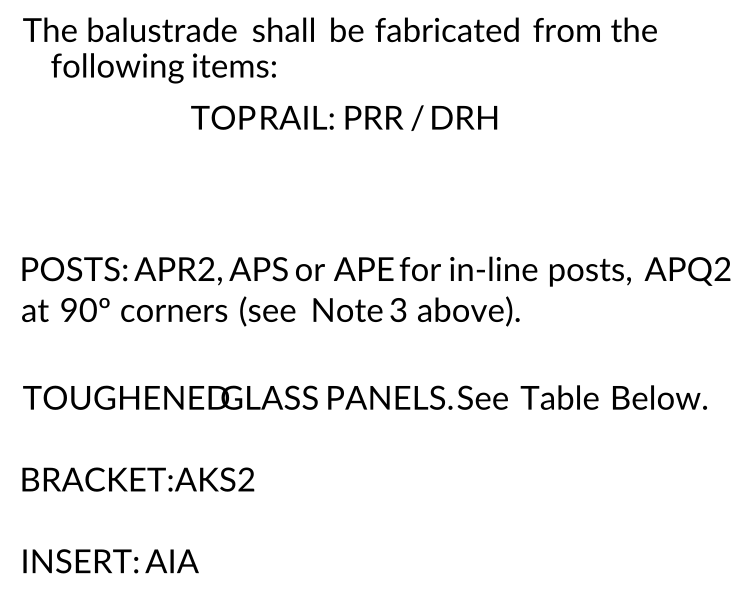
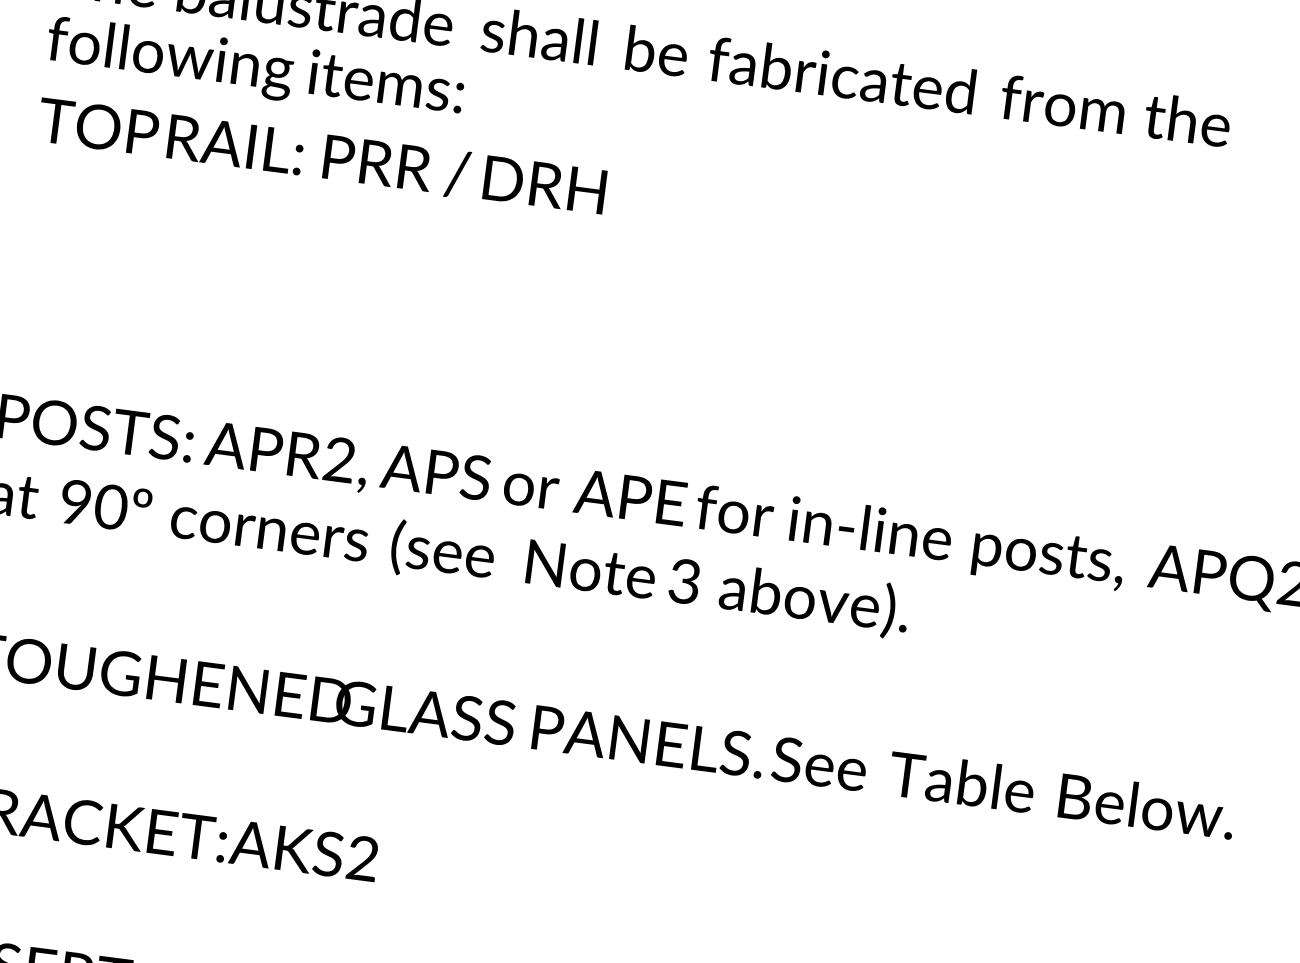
text: (163, 68) -> (254, 69), moved
text: (344, 117) -> (322, 155), moved

